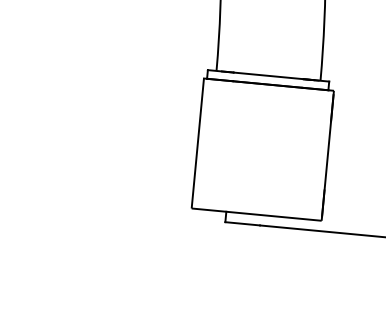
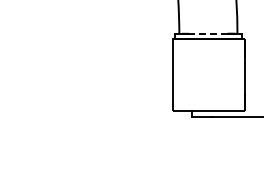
line: (266, 75) -> (207, 33), solid -> dashed

